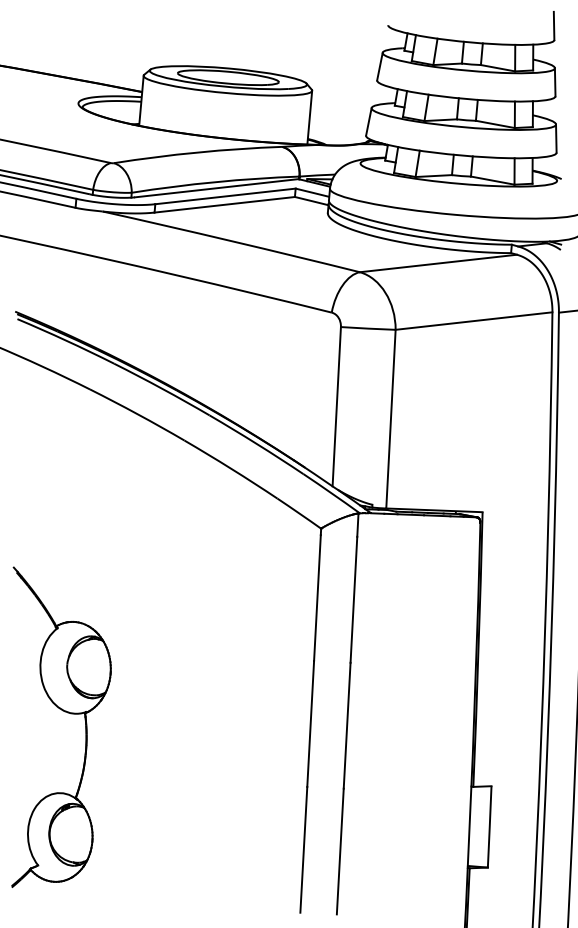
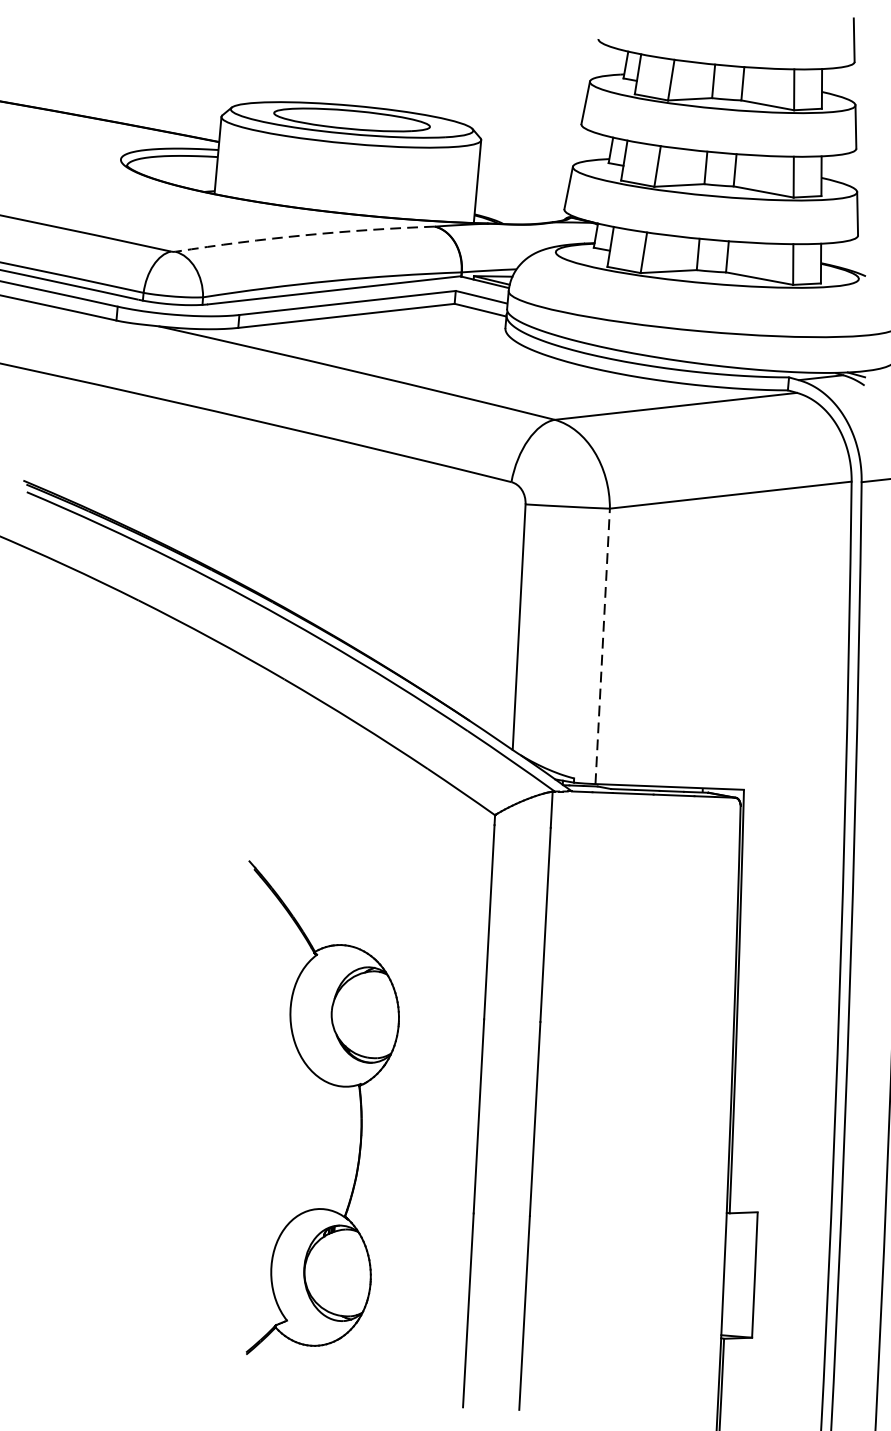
arc: (197, 152) -> (304, 235), solid -> dashed
line: (390, 418) -> (601, 645), solid -> dashed
part: (67, 713) -> (332, 1086), moved

